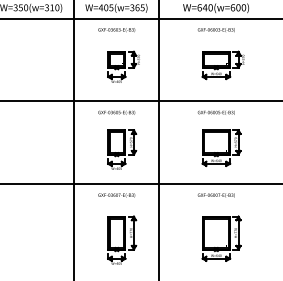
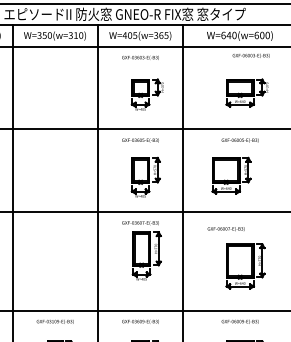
text: (215, 29) -> (250, 55), moved
part: (221, 147) -> (231, 175), moved
text: (215, 195) -> (225, 229), moved
part: (121, 239) -> (146, 255), moved

